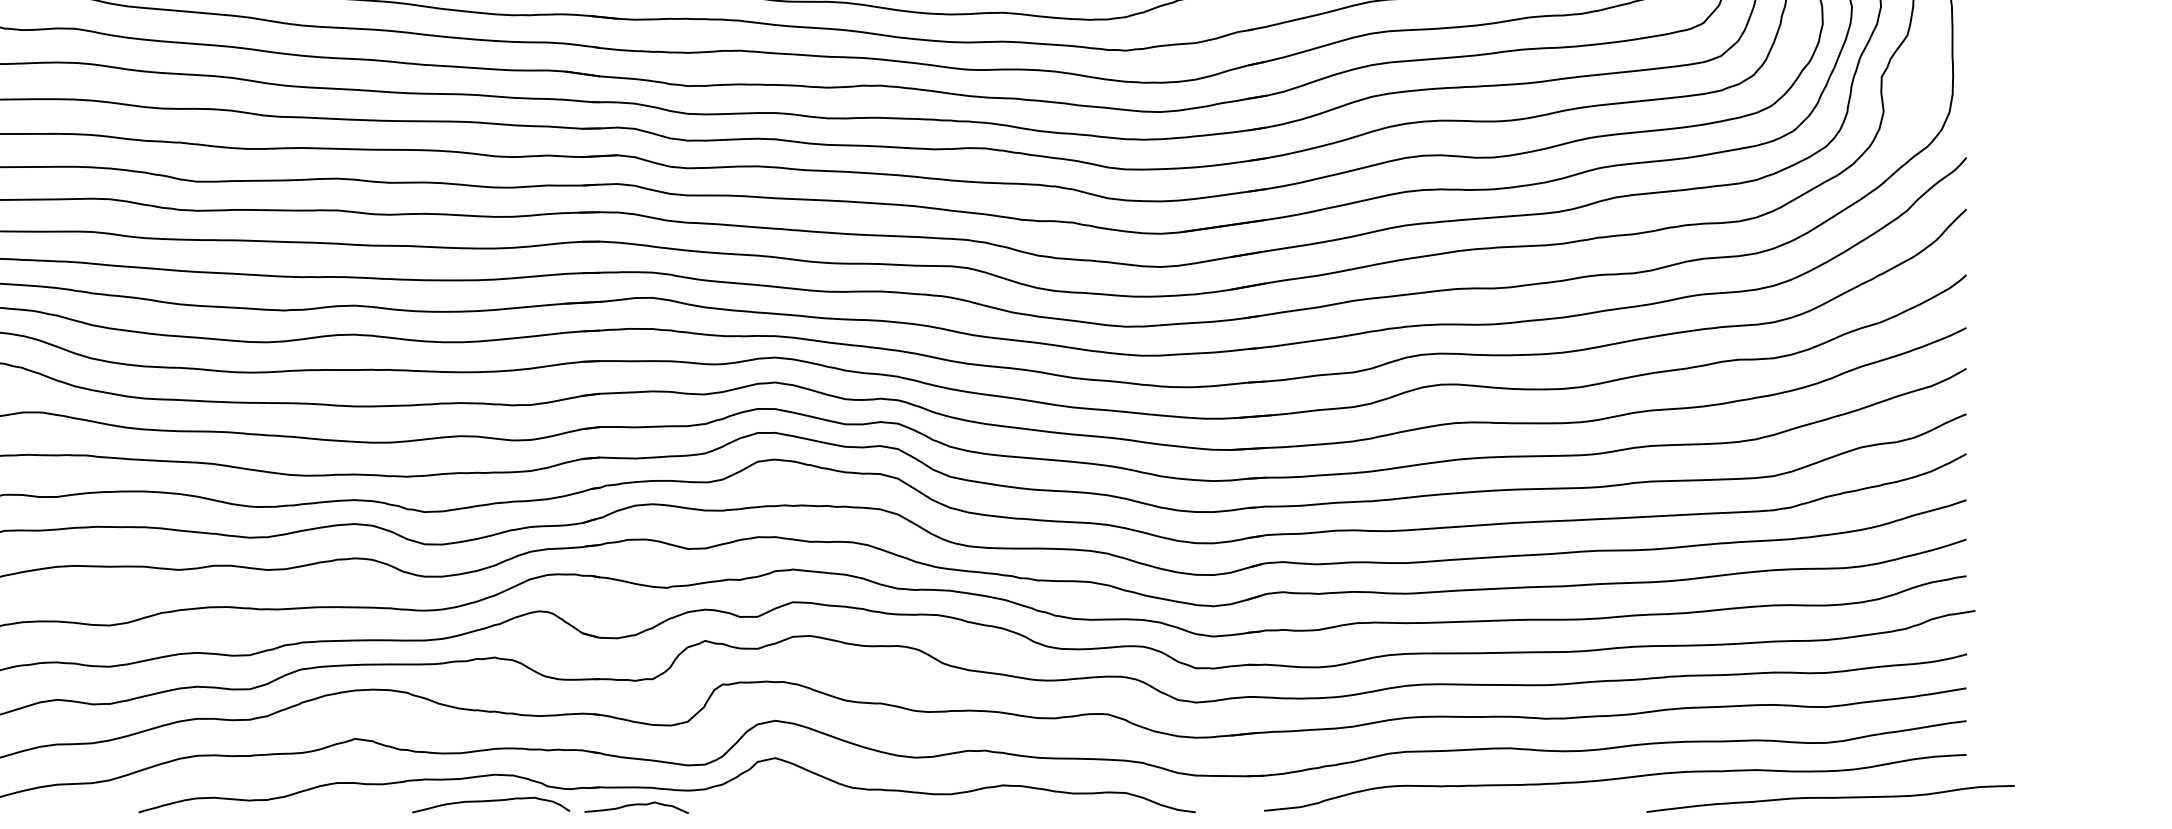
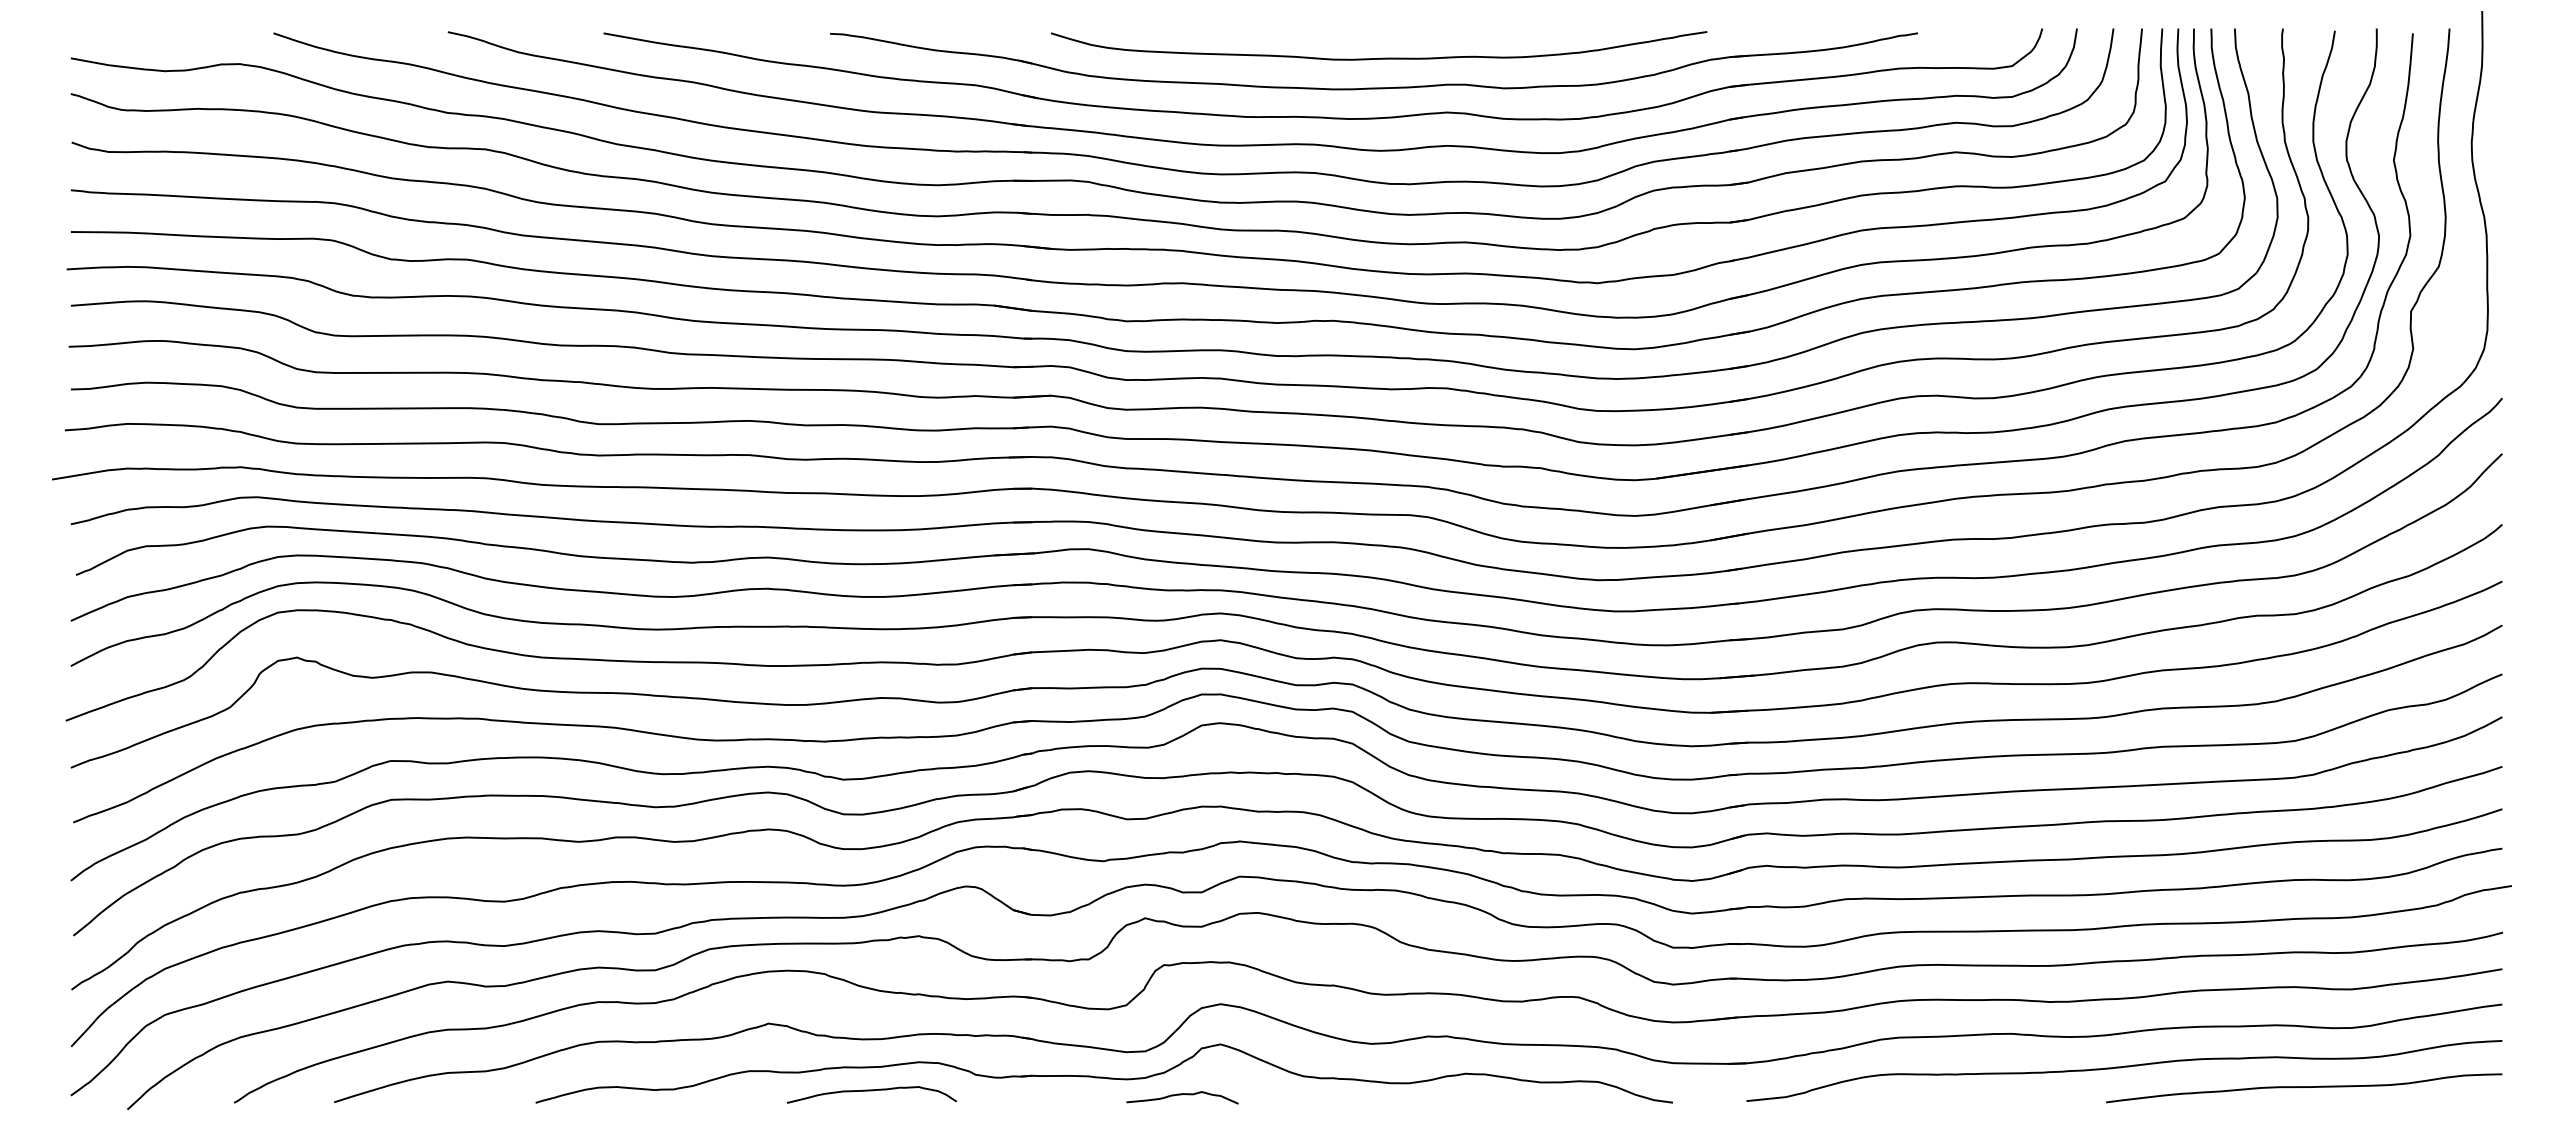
curve: (1830, 798) -> (2304, 1087), moved
curve: (490, 801) -> (871, 1091), moved
curve: (635, 805) -> (1181, 1095), moved

